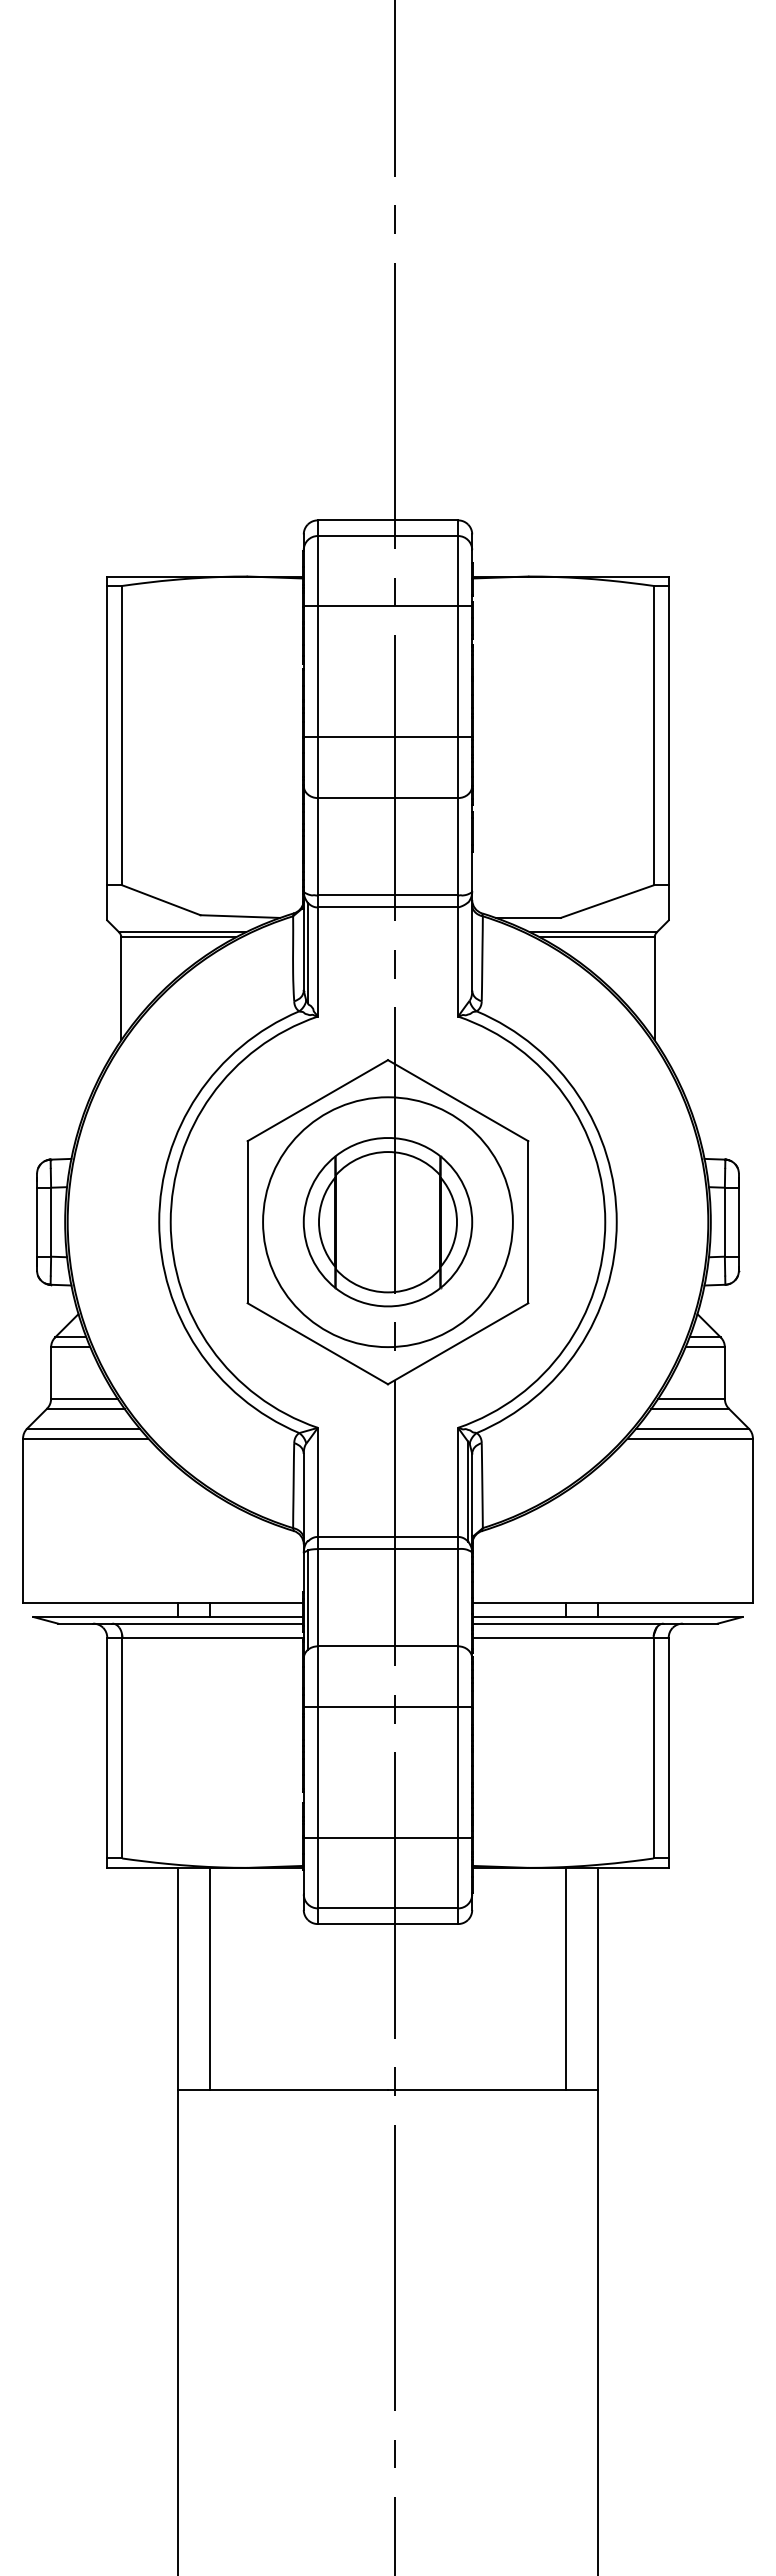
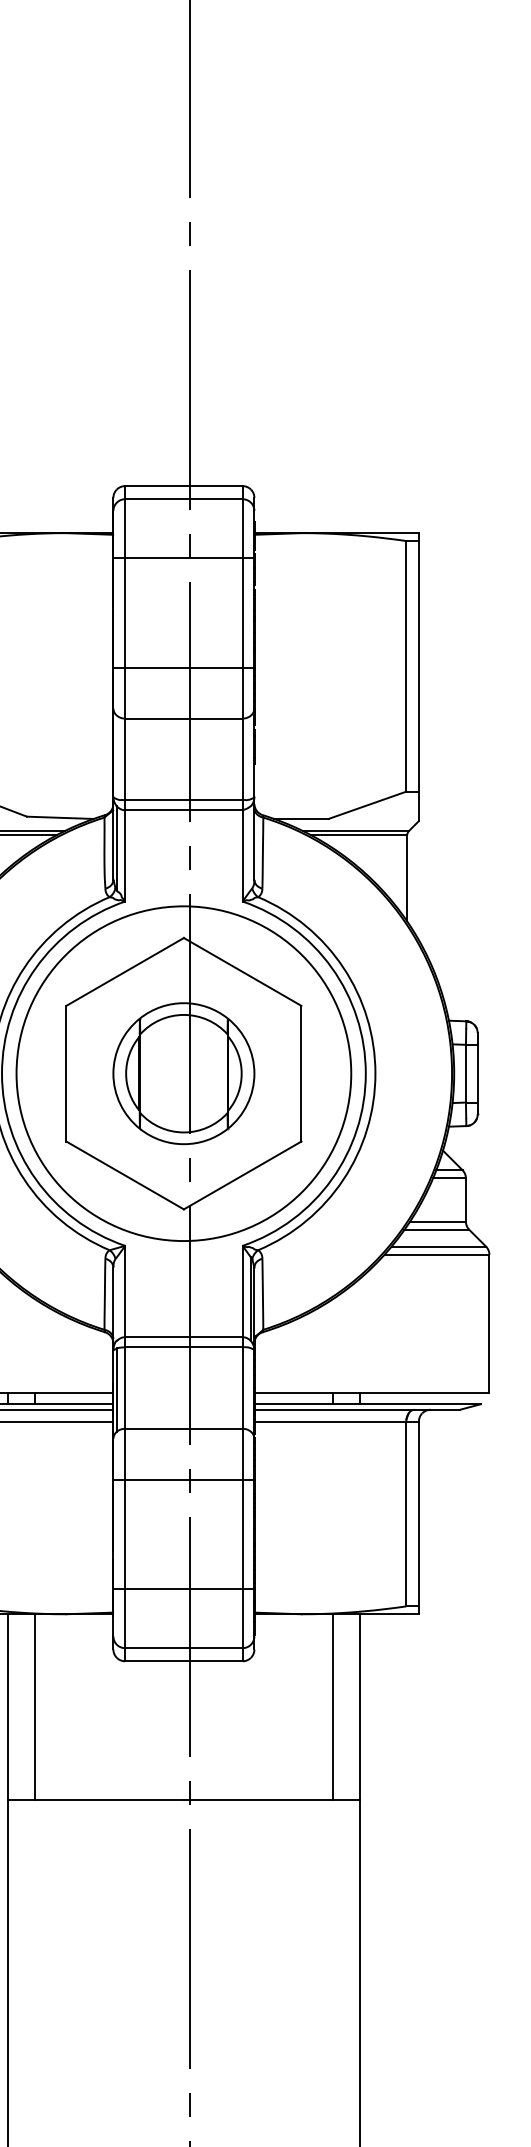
circle: (387, 1222) -> (183, 1073), size x1.6

